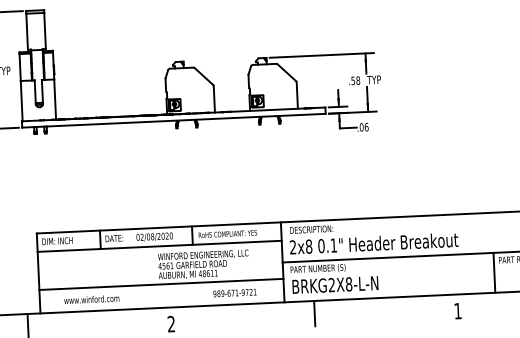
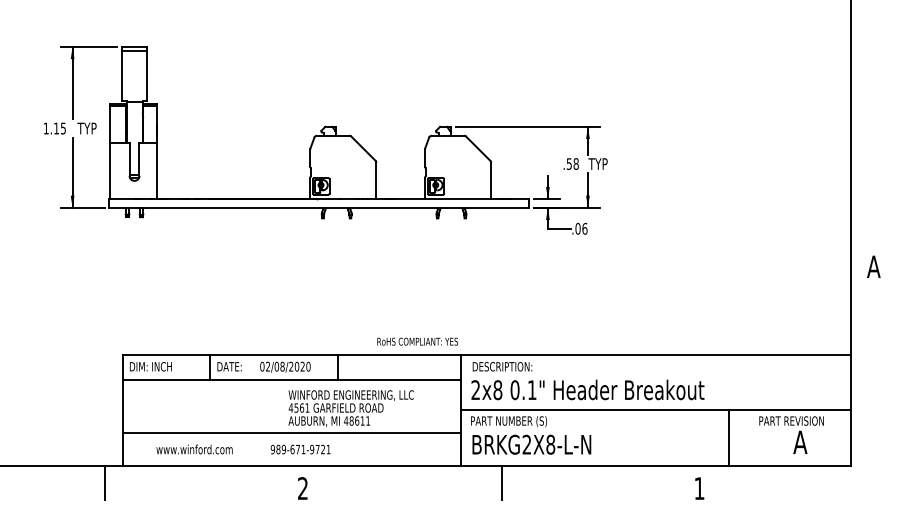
text: (227, 233) -> (417, 341), moved
line: (494, 272) -> (729, 437), moved
text: (234, 293) -> (300, 449), moved

